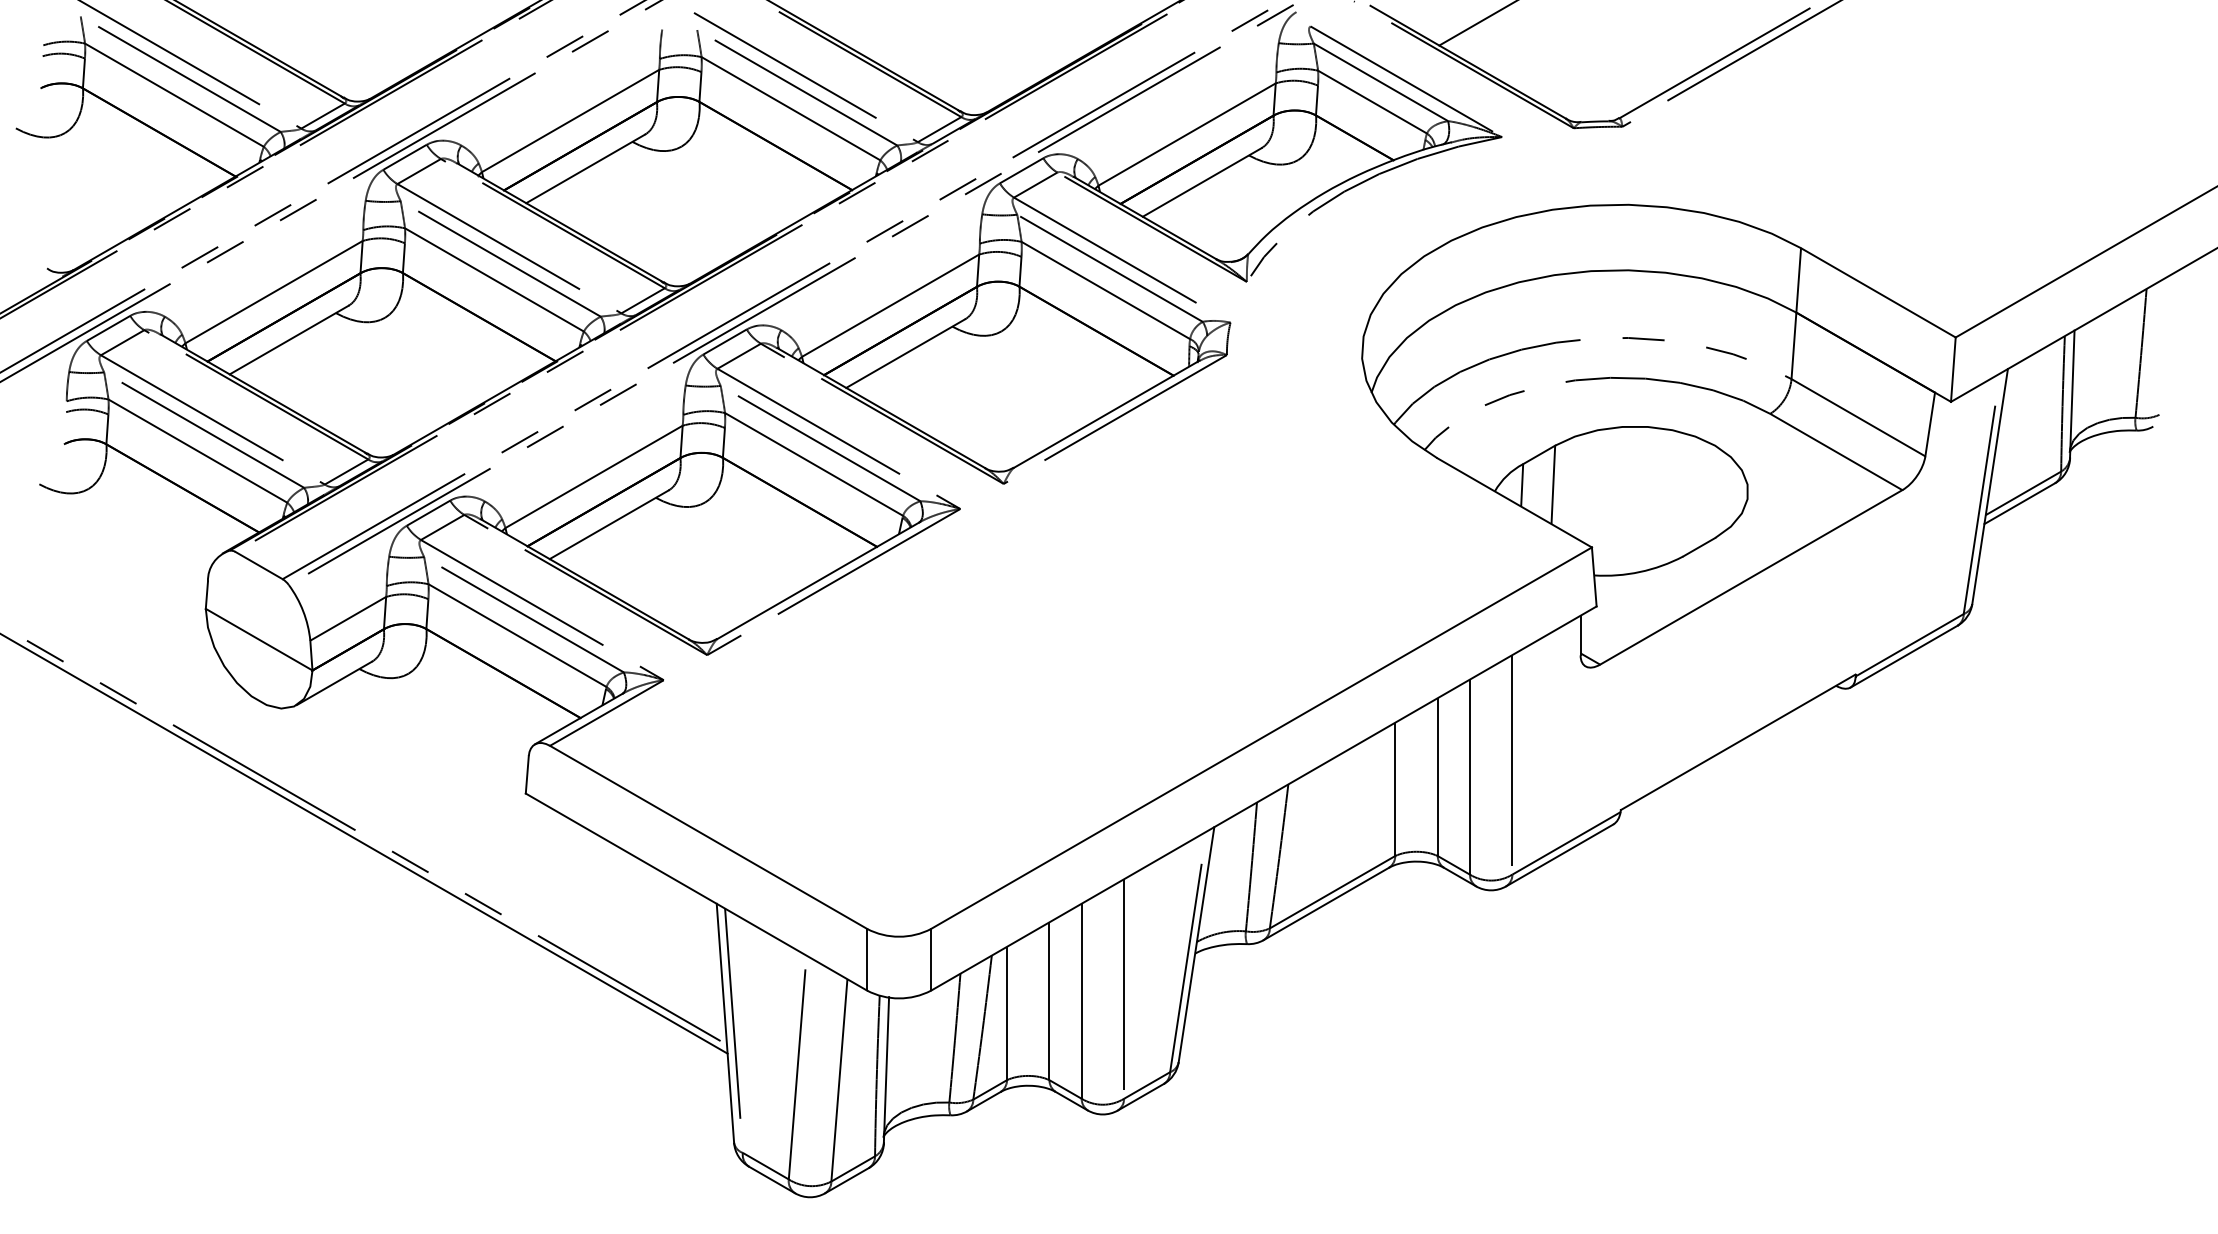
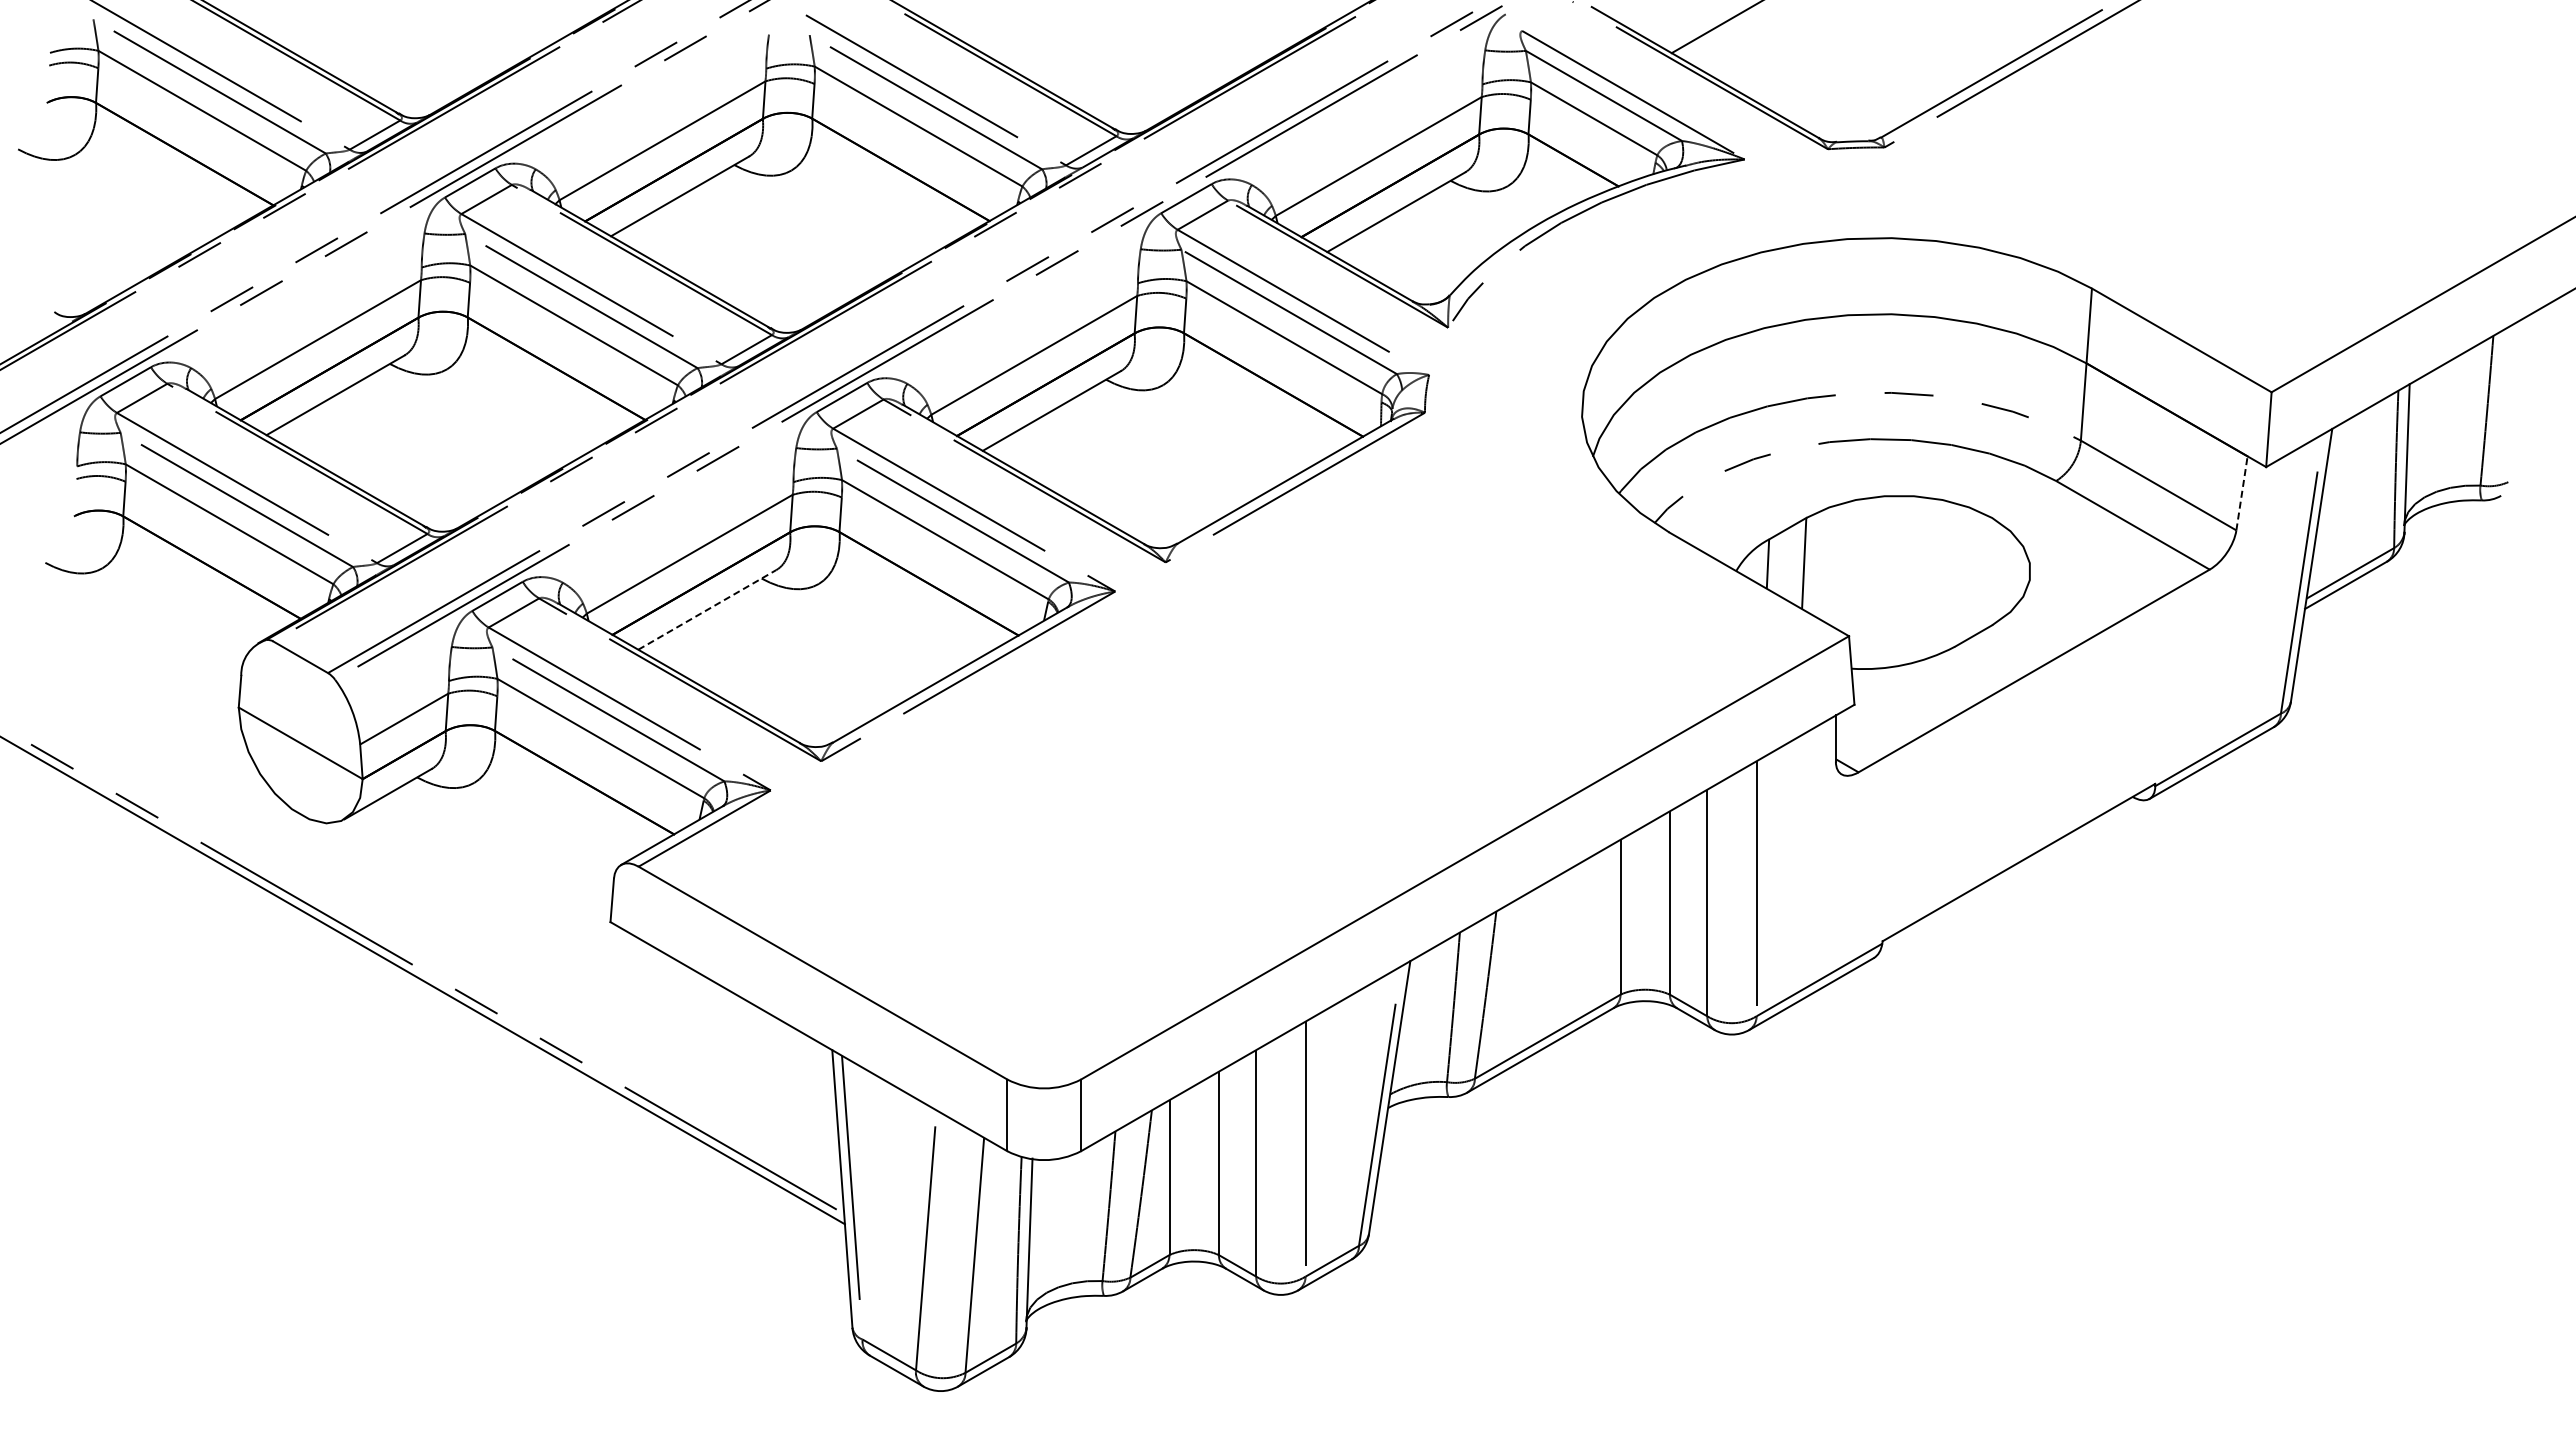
line: (1930, 423) -> (2242, 492), solid -> dashed
line: (609, 524) -> (707, 609), solid -> dashed

